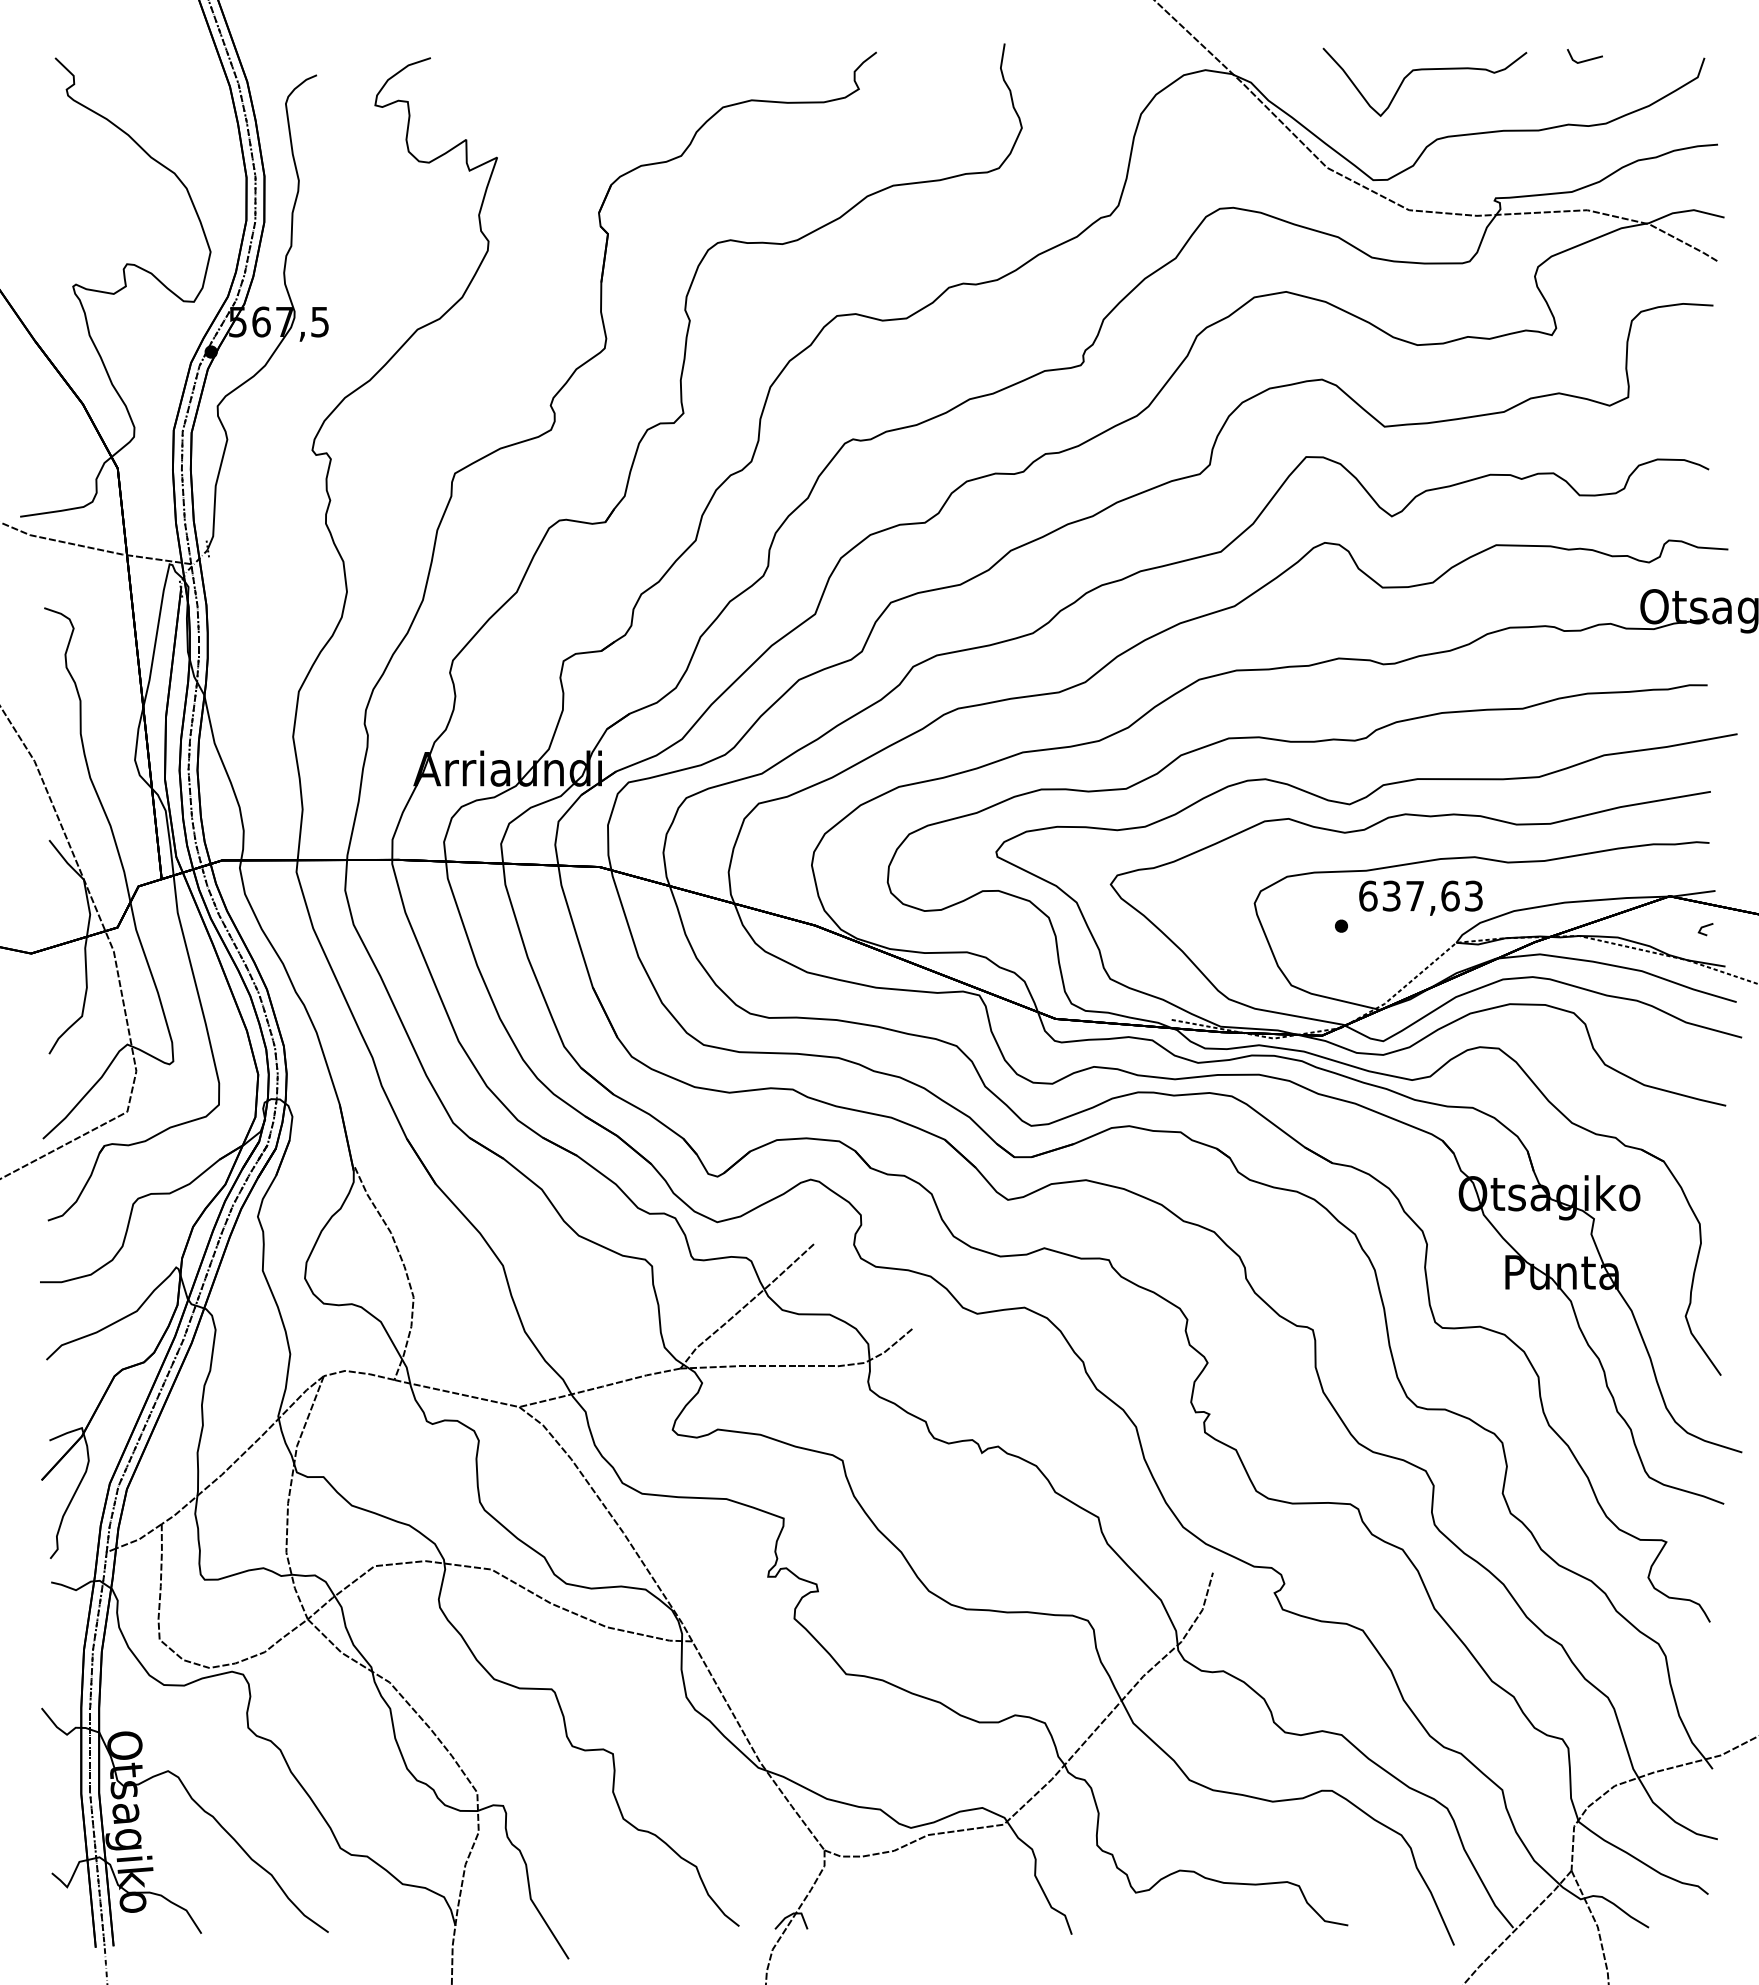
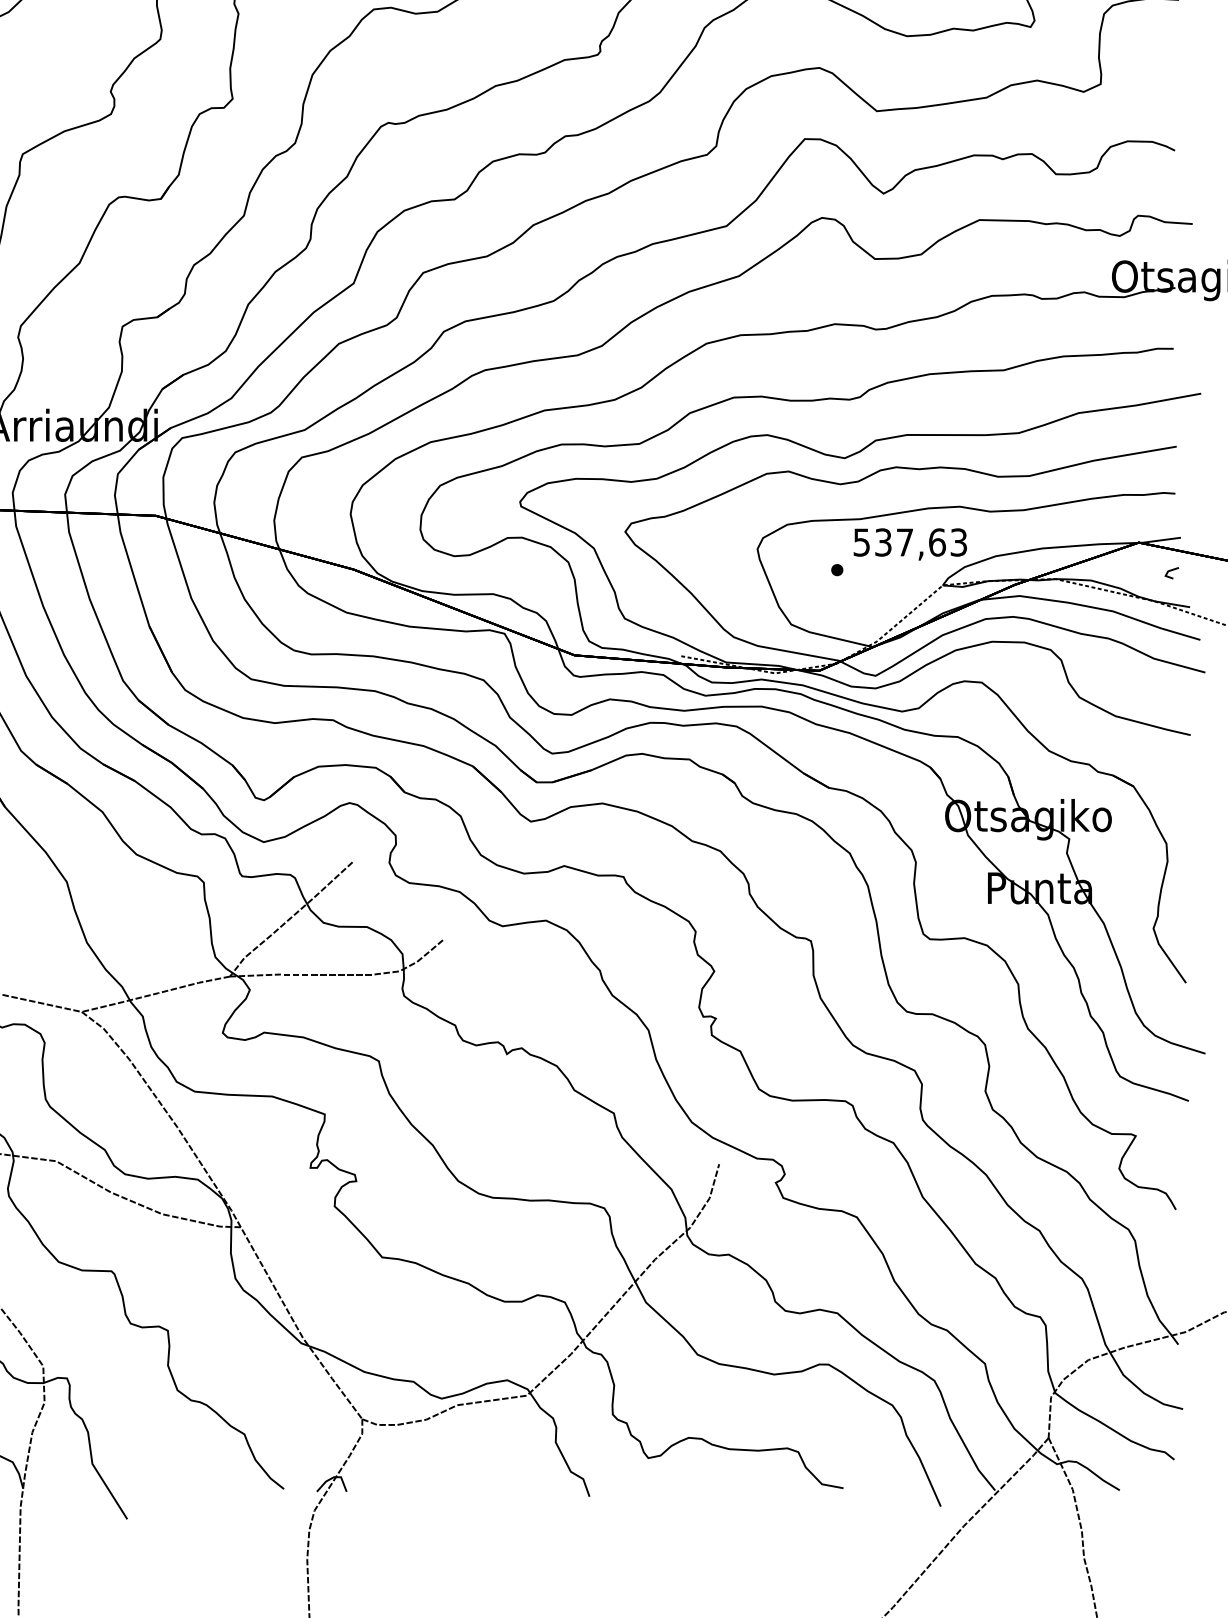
text: (1368, 895) -> (862, 541), 637,63 -> 537,63

